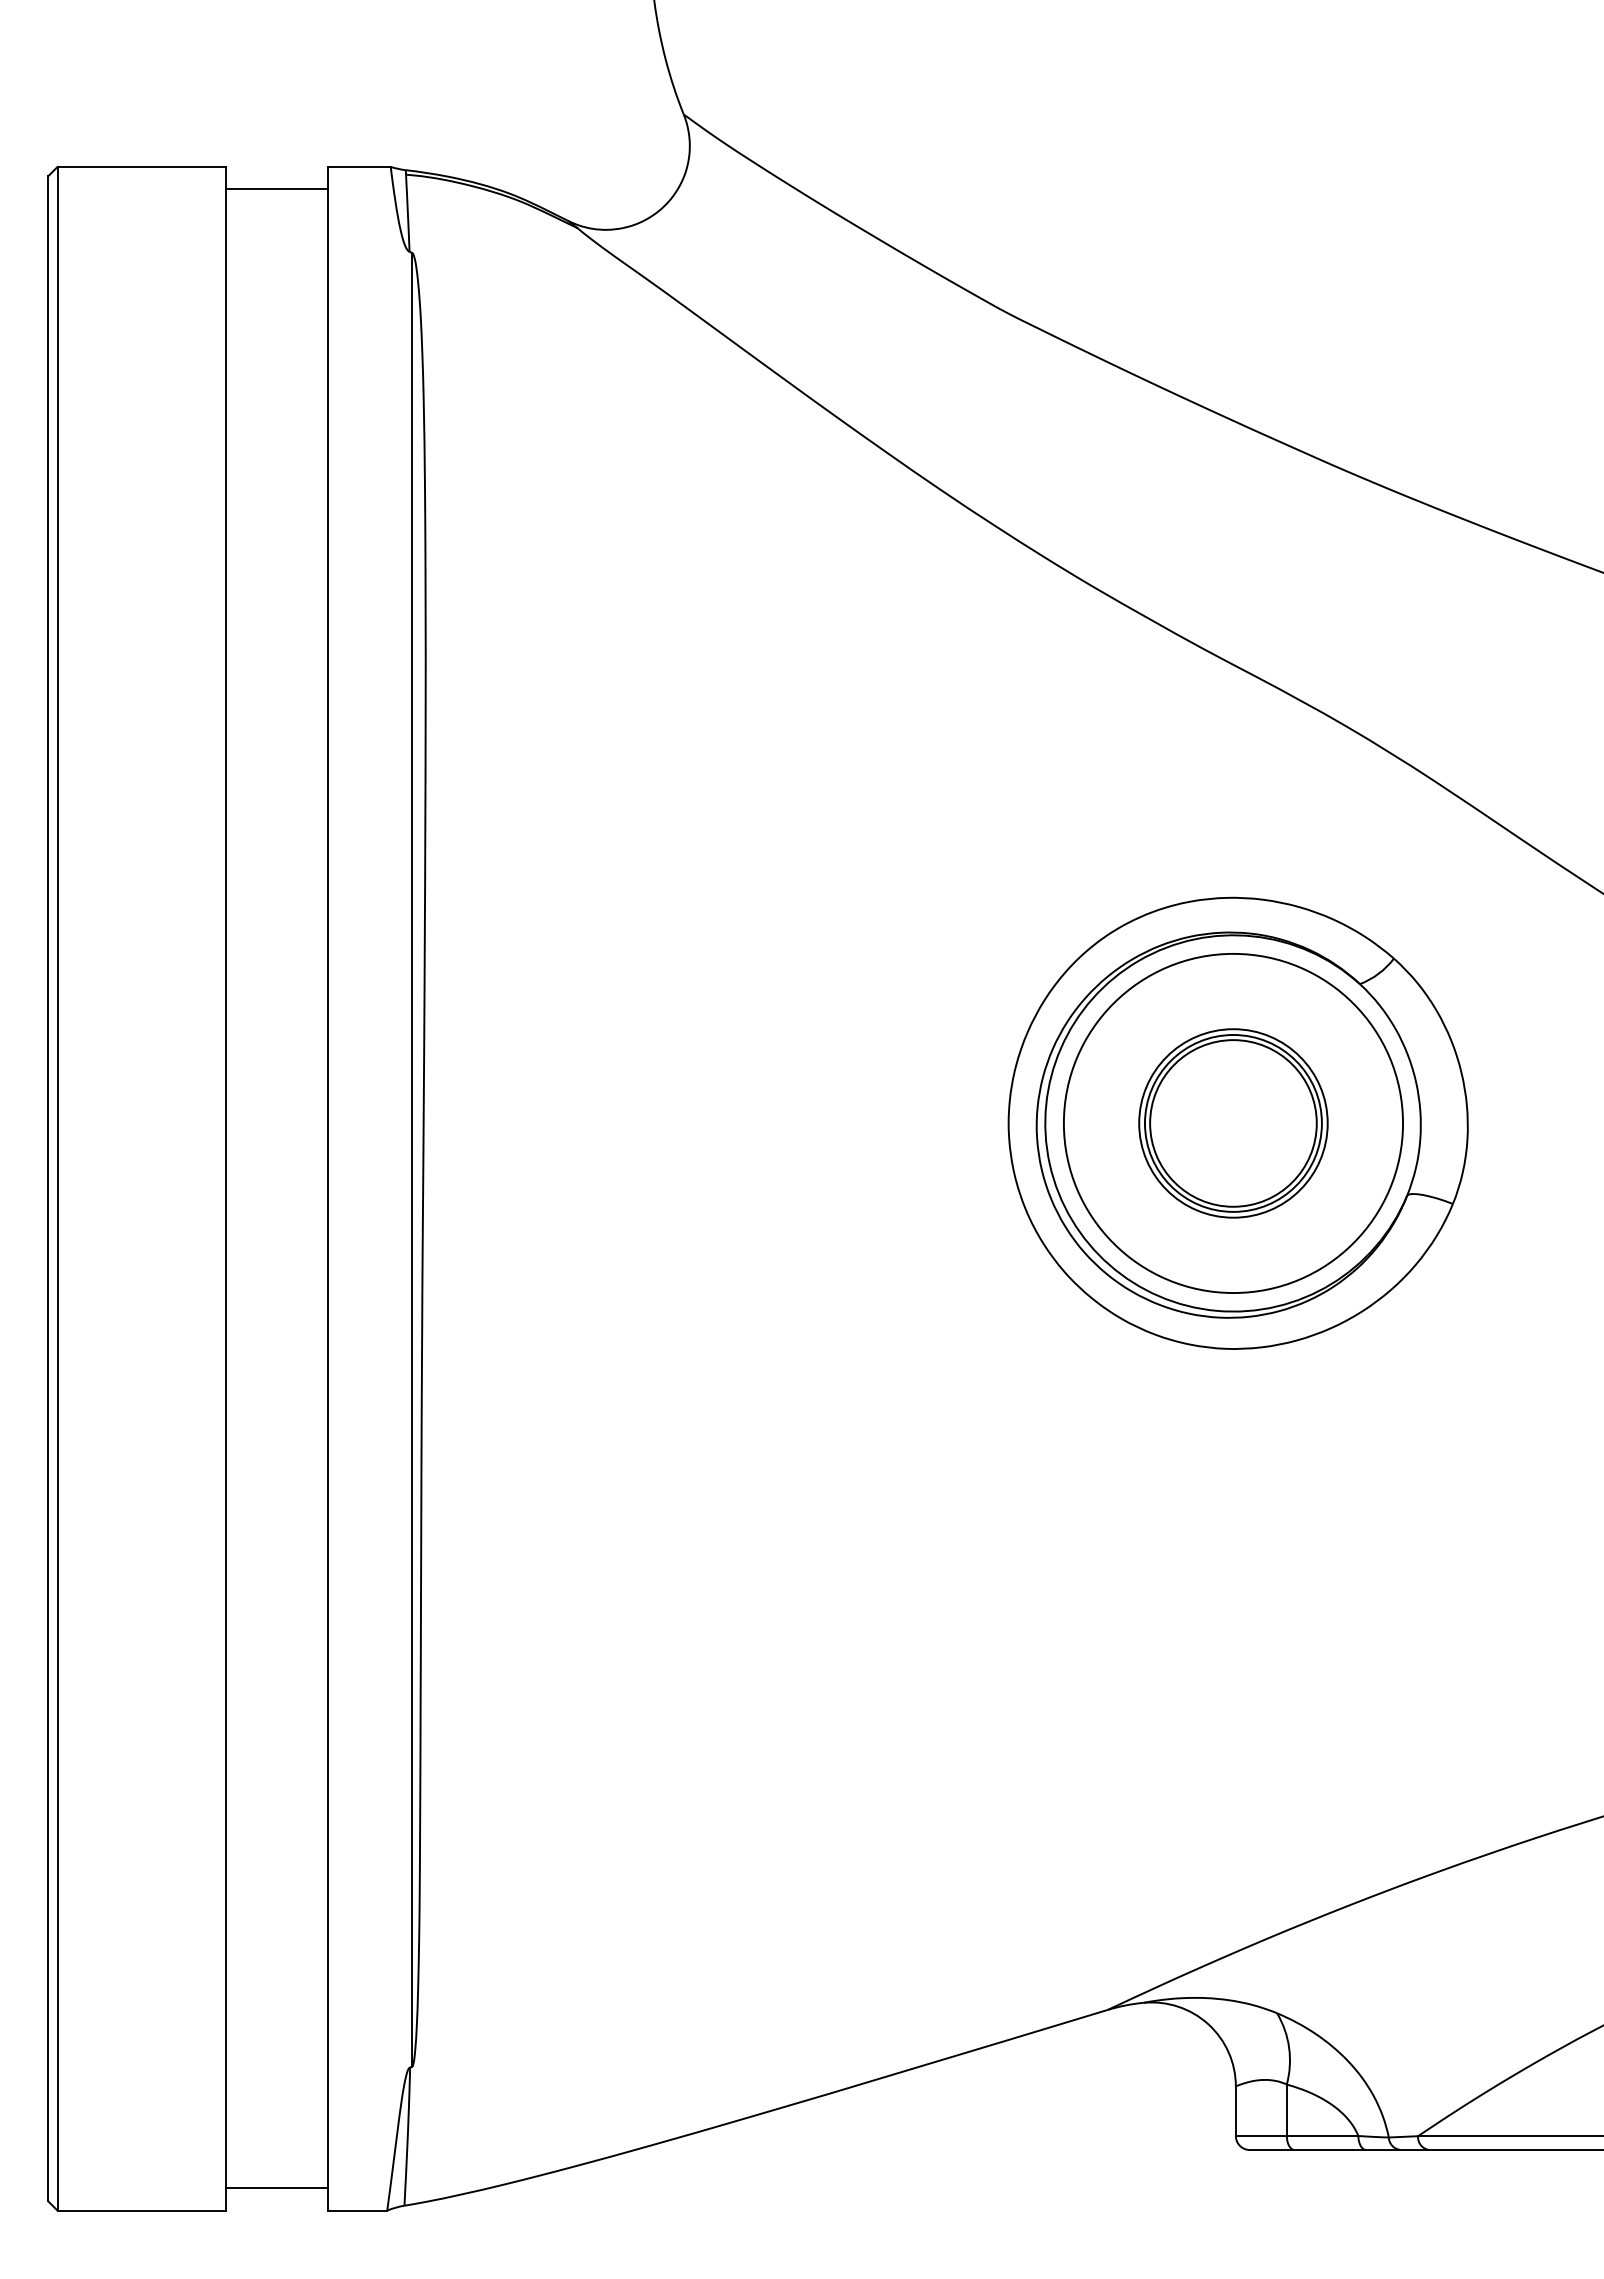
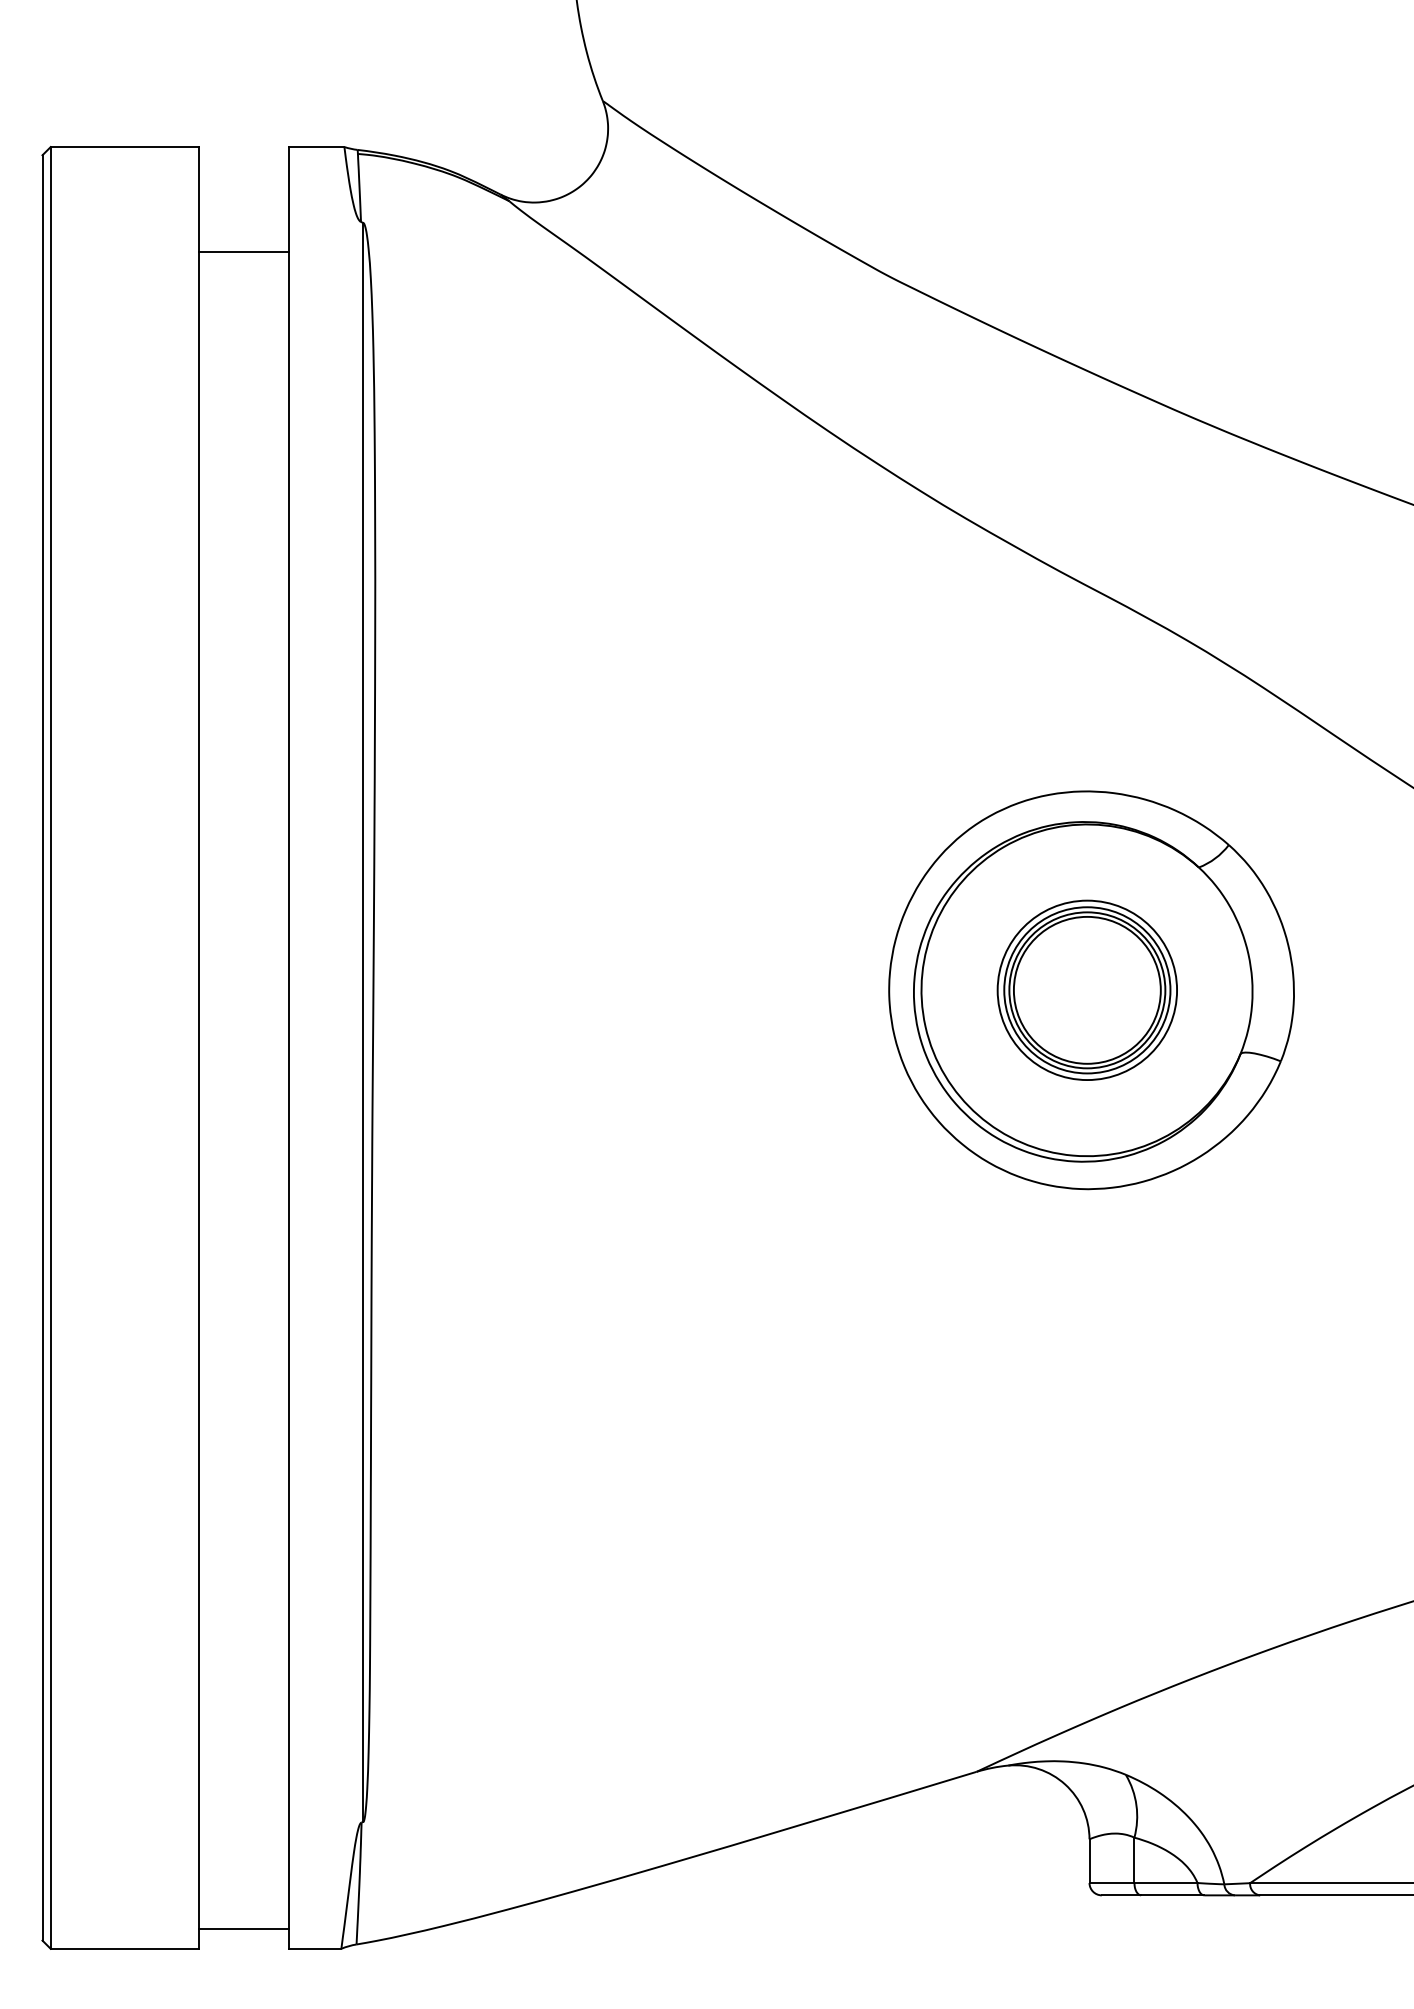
line: (276, 189) -> (243, 252), moved
circle: (1233, 1123) -> (1087, 990), size x0.6

